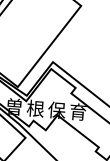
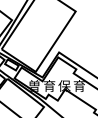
text: (35, 107) -> (49, 85), 根 -> 育

